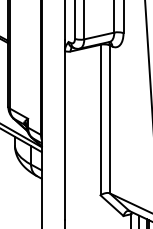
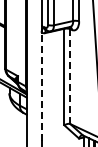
line: (110, 120) -> (70, 77), solid -> dashed
line: (64, 134) -> (41, 86), solid -> dashed

